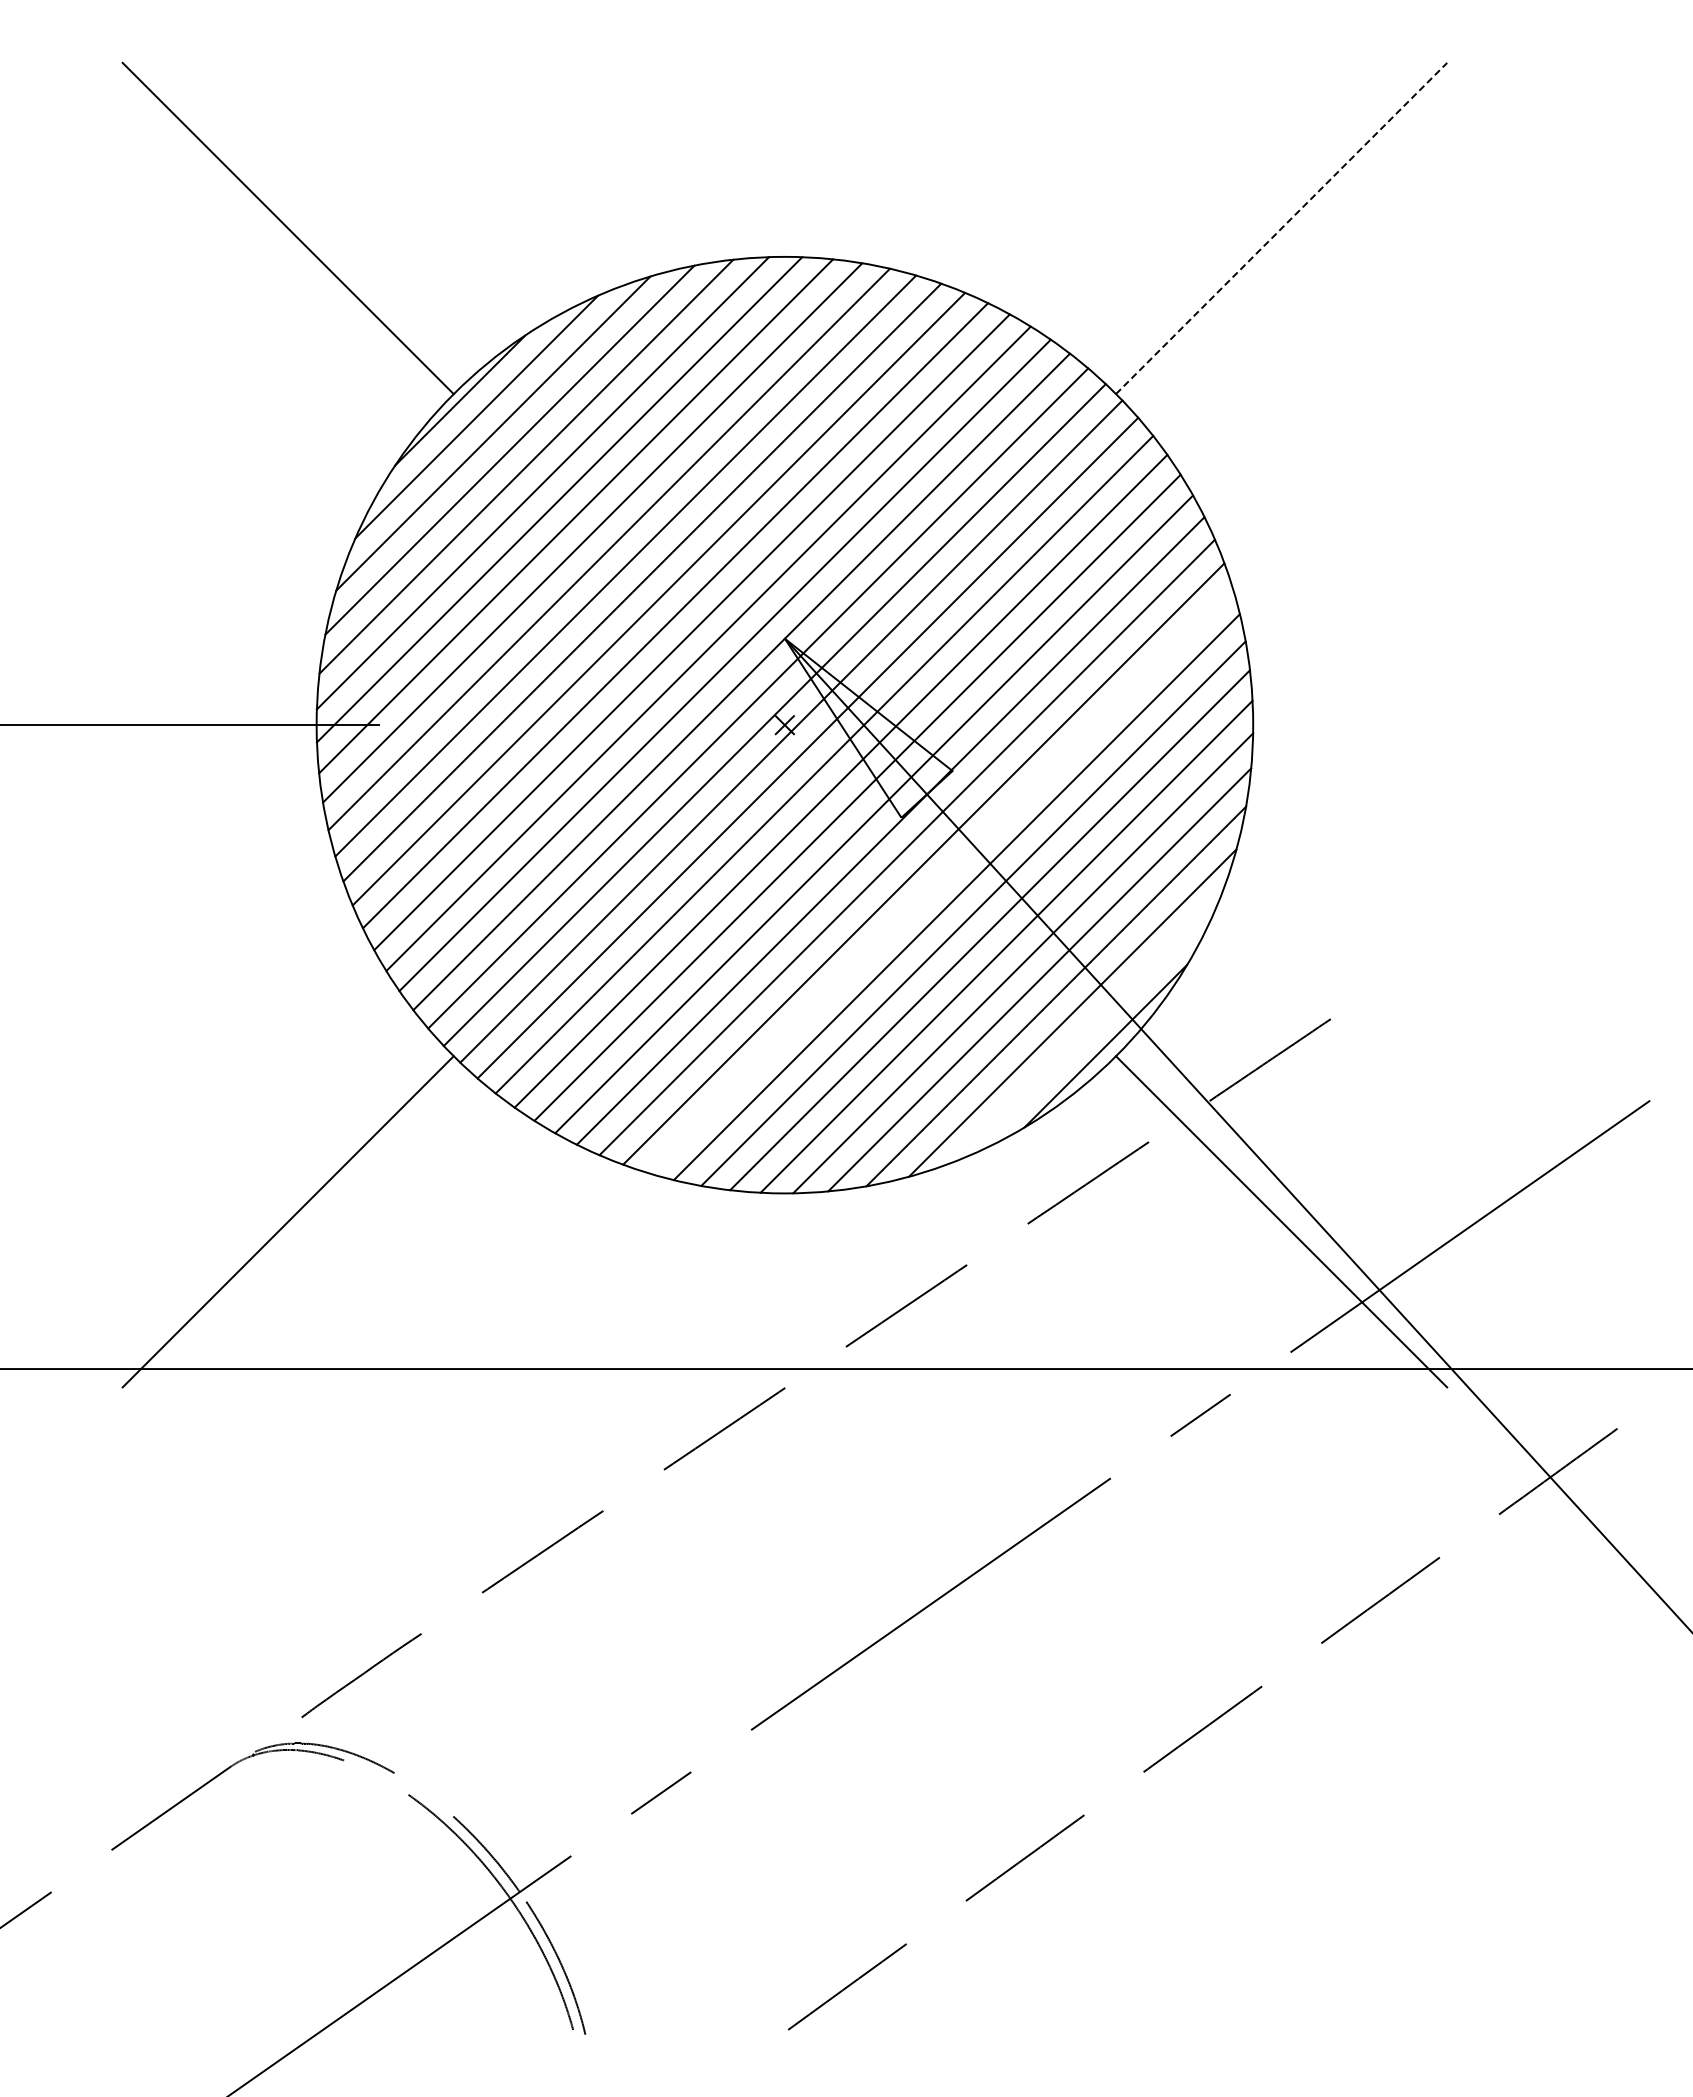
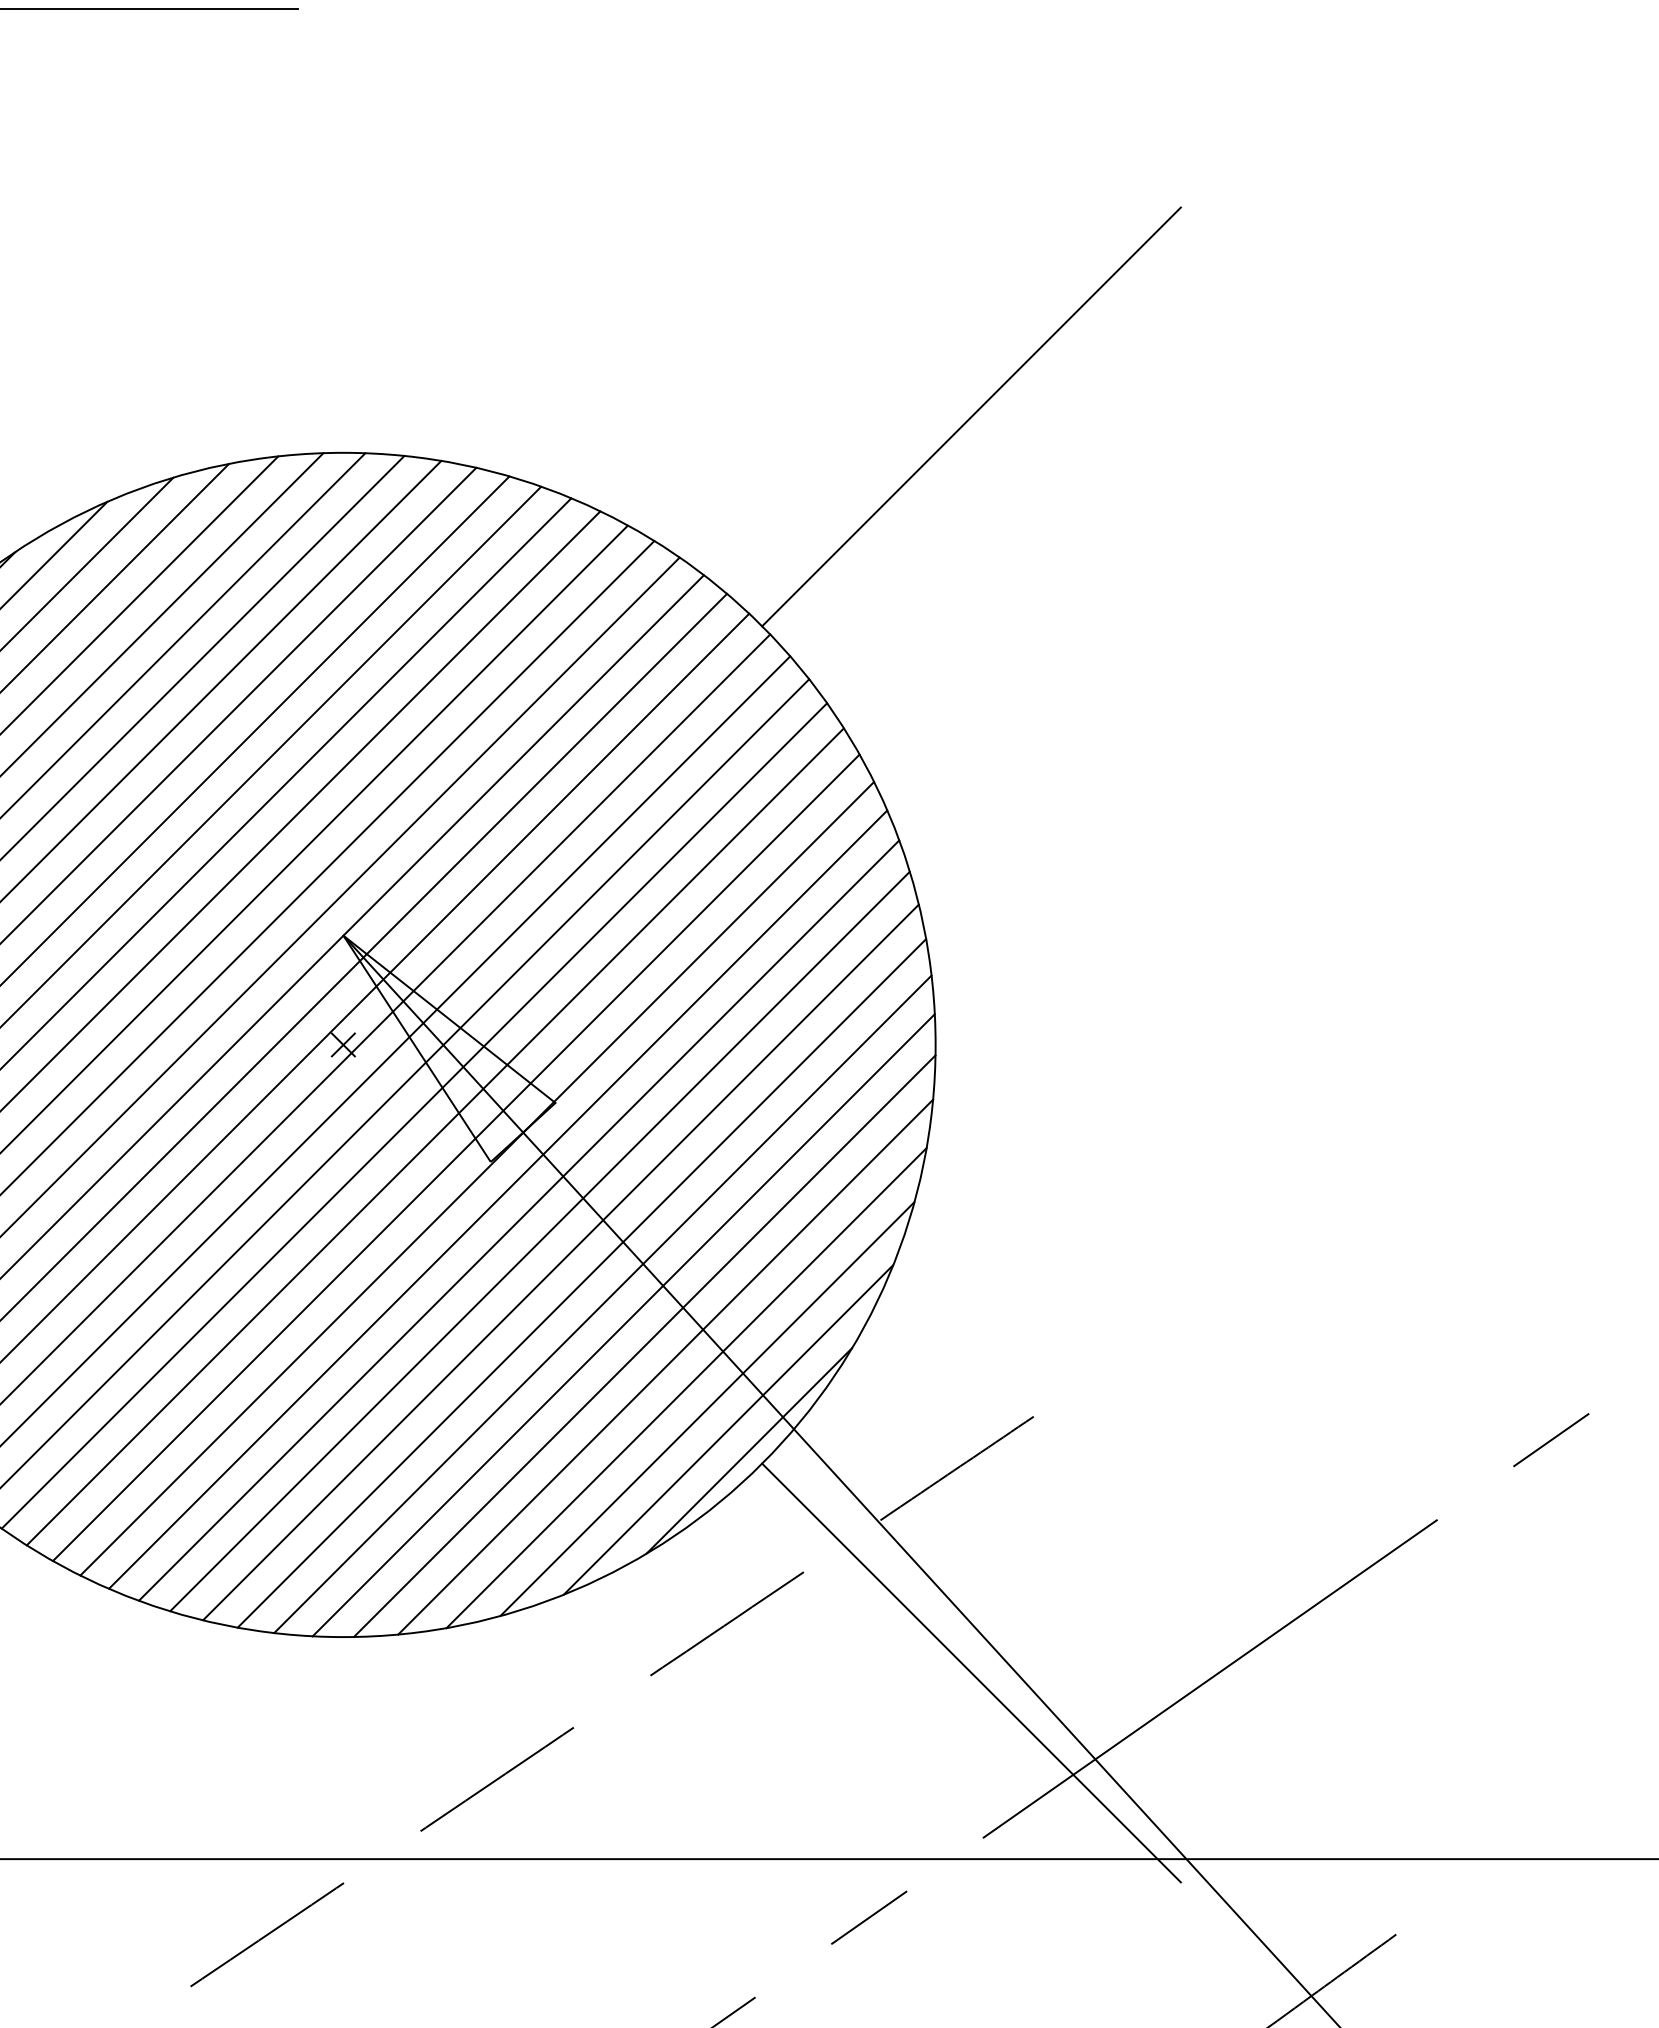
line: (1281, 228) -> (971, 416), dashed -> solid
line: (939, 880) -> (538, 1241), added
line: (1089, 1029) -> (728, 1429), added

